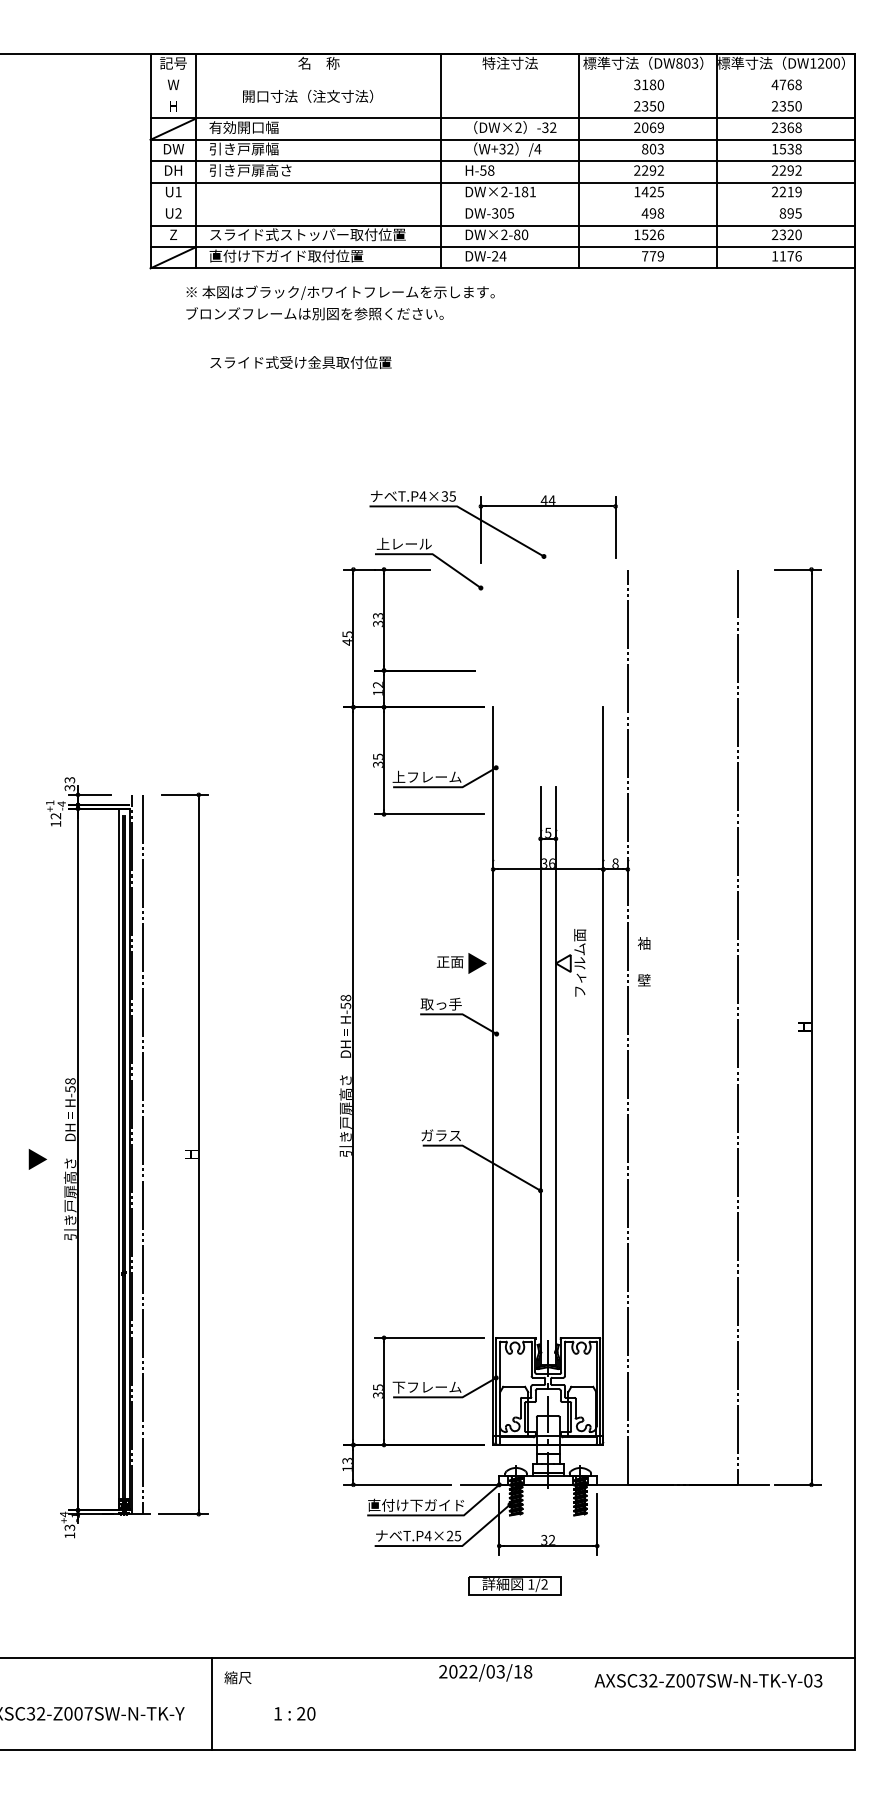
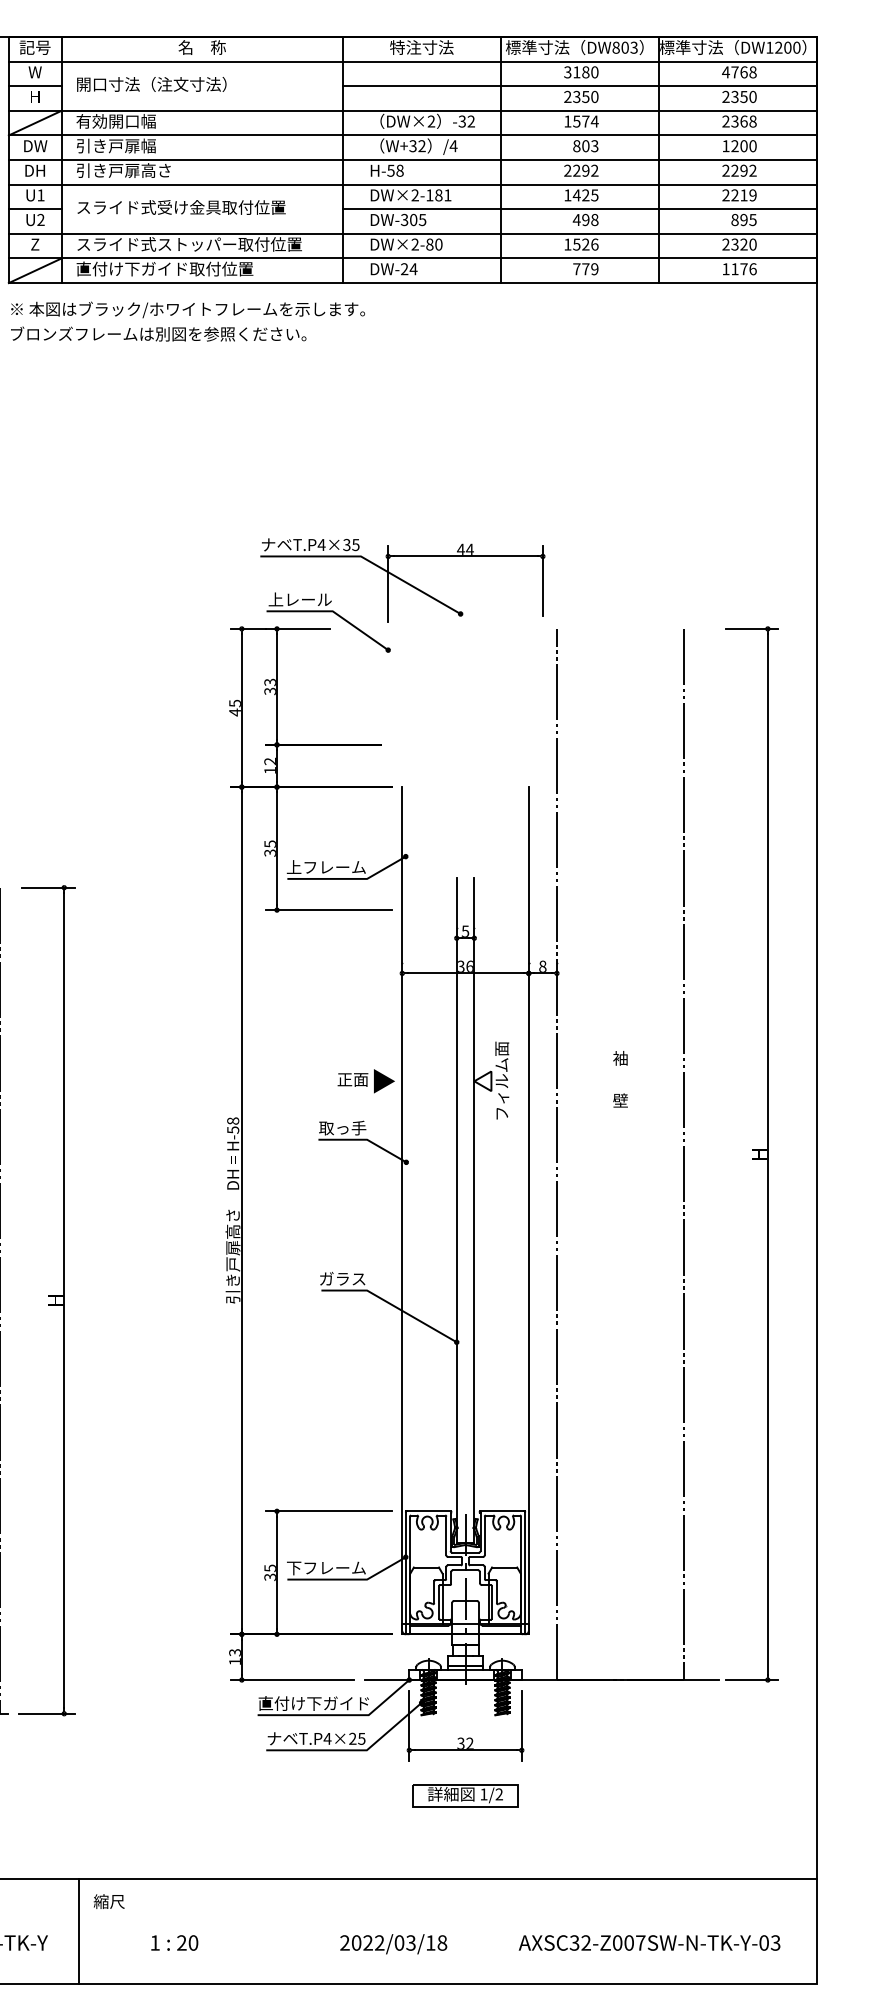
line: (502, 75) -> (413, 61), added
line: (173, 96) -> (35, 85), added
text: (308, 96) -> (152, 84), moved
line: (647, 96) -> (579, 85), added
text: (649, 127) -> (581, 121), 2069 -> 1574
text: (790, 148) -> (743, 145), 1538 -> 1200
line: (173, 204) -> (35, 209), added
line: (647, 204) -> (579, 209), added
text: (340, 302) -> (187, 321), moved
text: (300, 362) -> (181, 207), moved
text: (643, 961) -> (619, 1079), moved
part: (514, 1585) -> (464, 1795), moved
text: (485, 1672) -> (393, 1943), moved
text: (708, 1680) -> (649, 1942), moved

